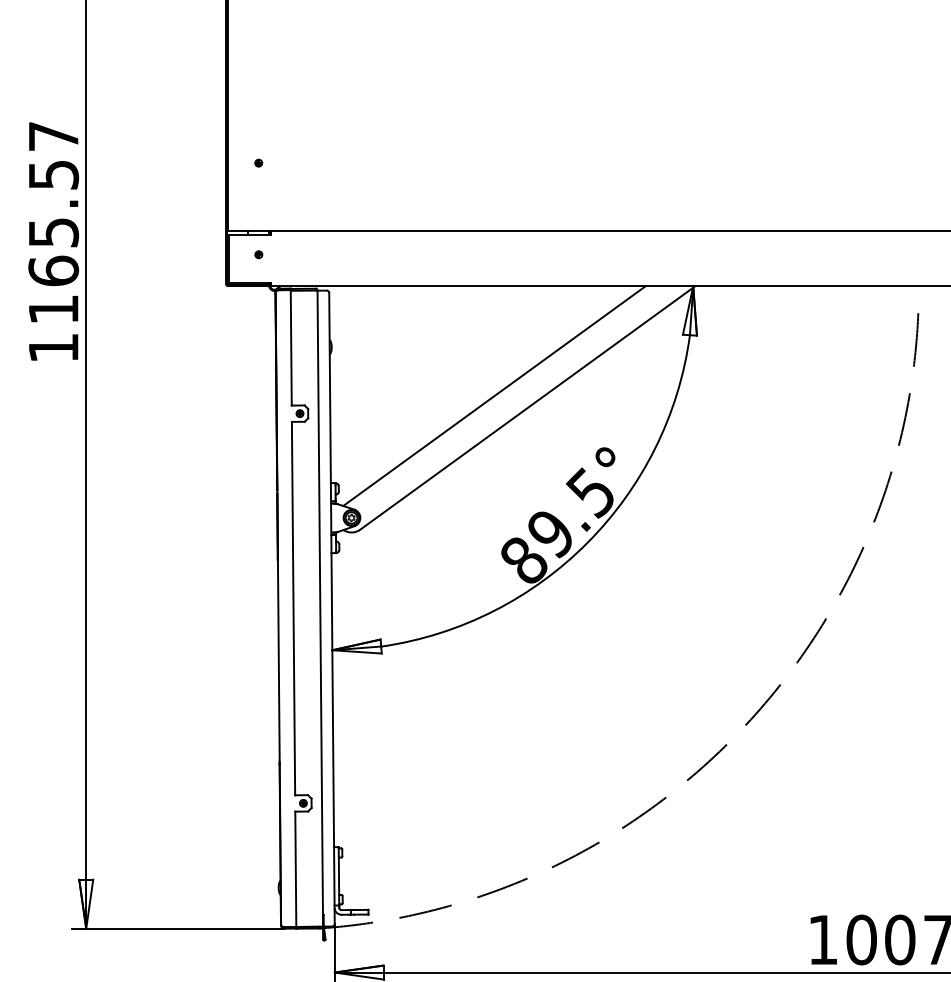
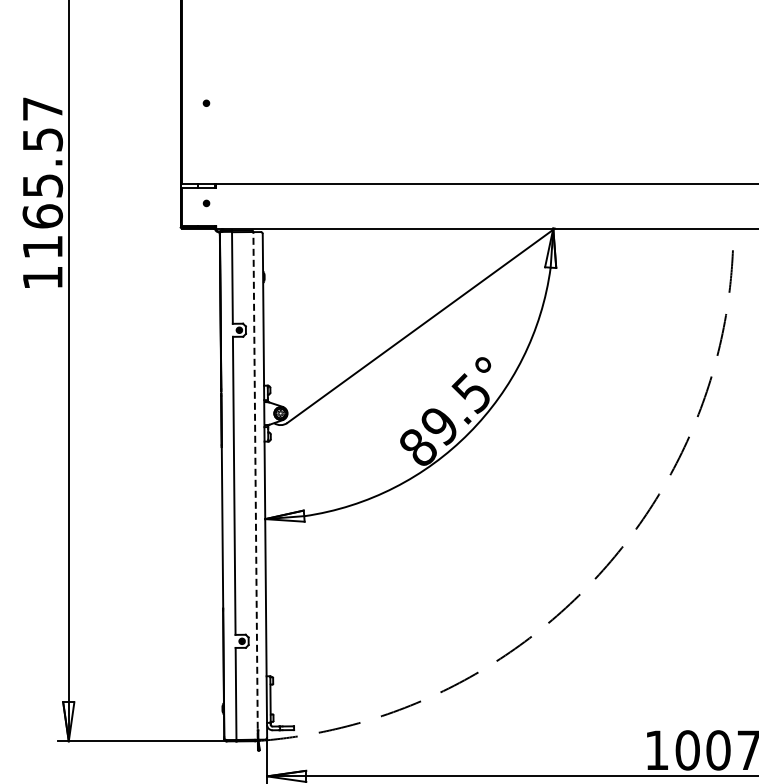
part: (258, 162) -> (206, 102), moved
line: (494, 395) -> (394, 315), removed
line: (320, 608) -> (255, 485), solid -> dashed

